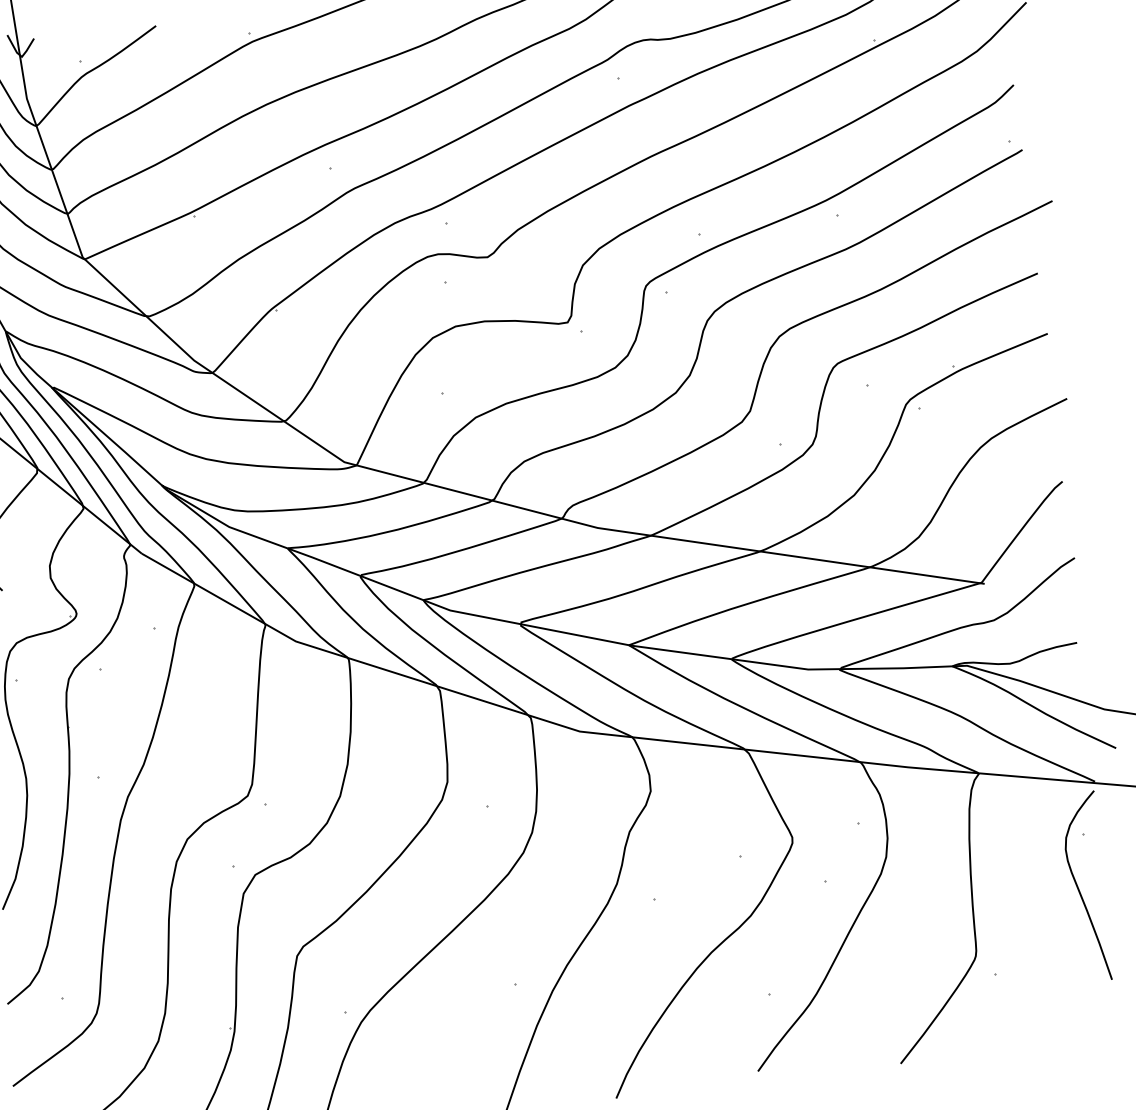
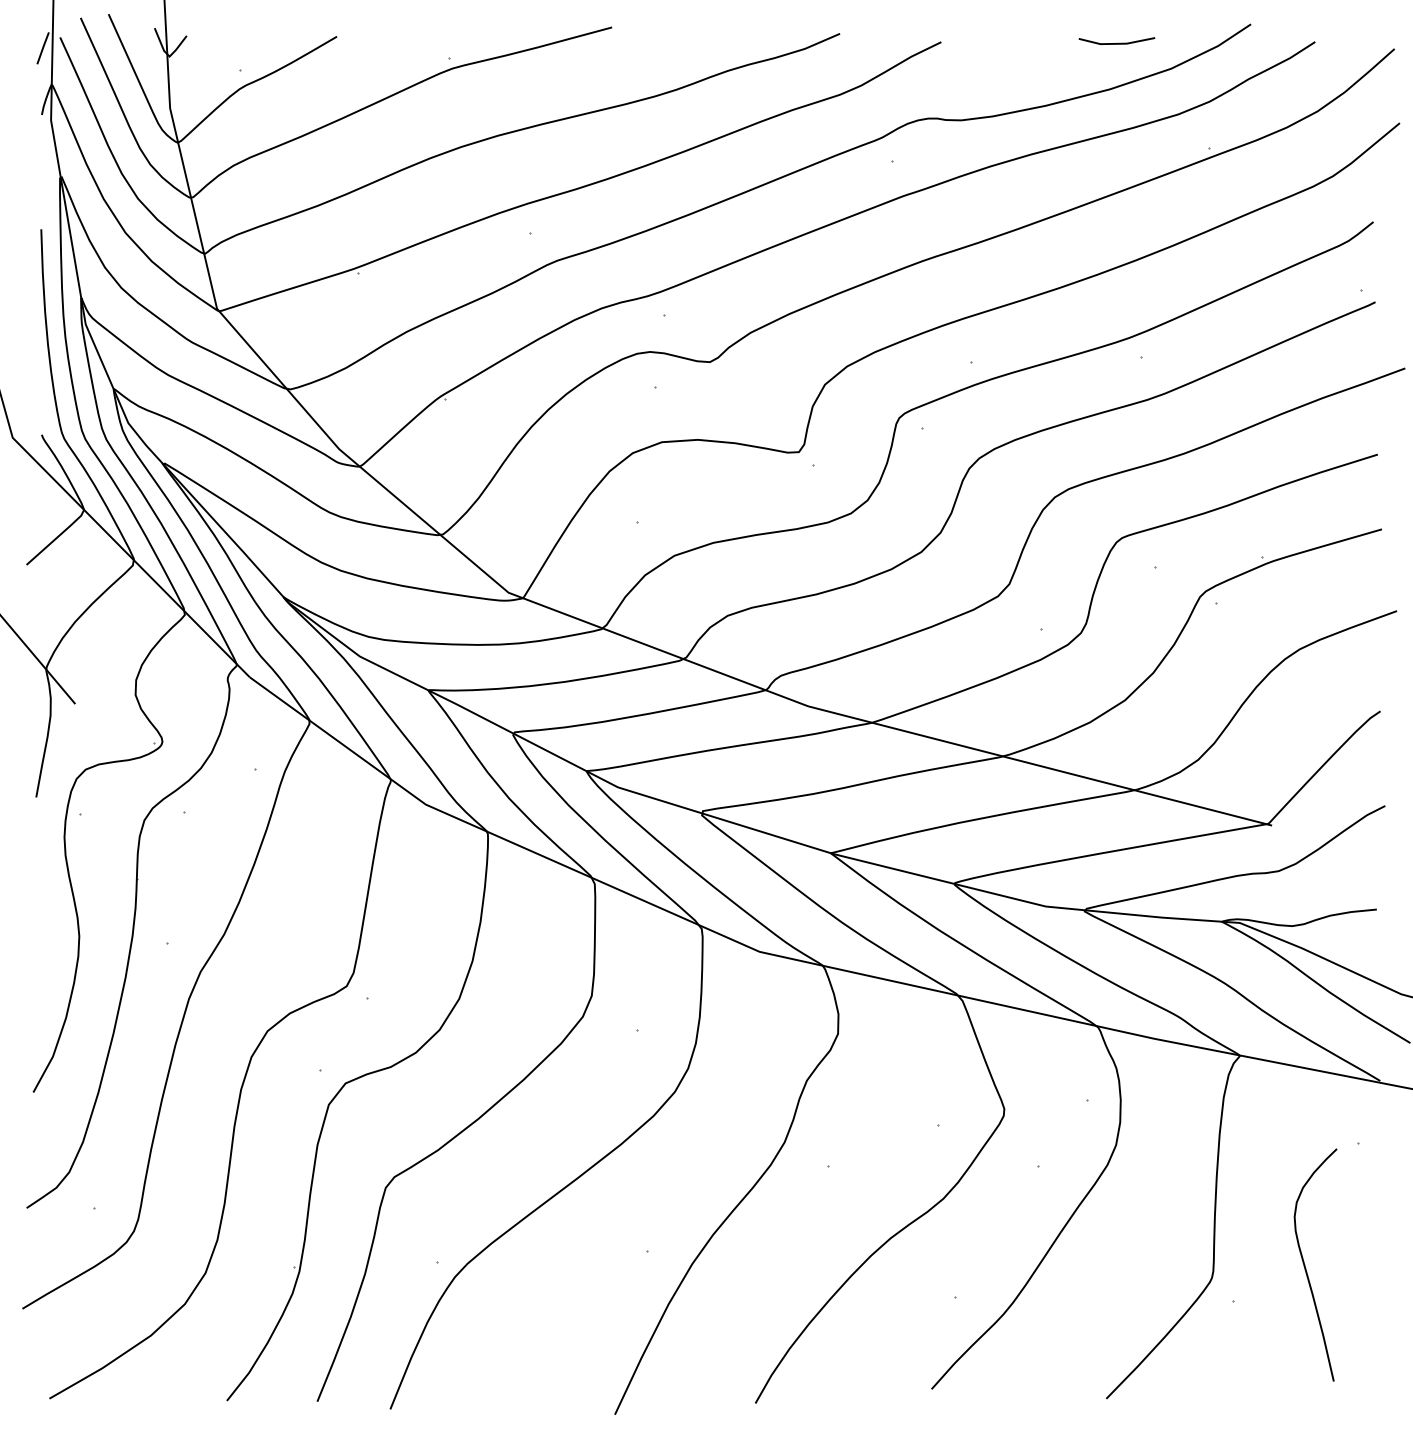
curve: (1079, 890) -> (1306, 1268), moved

